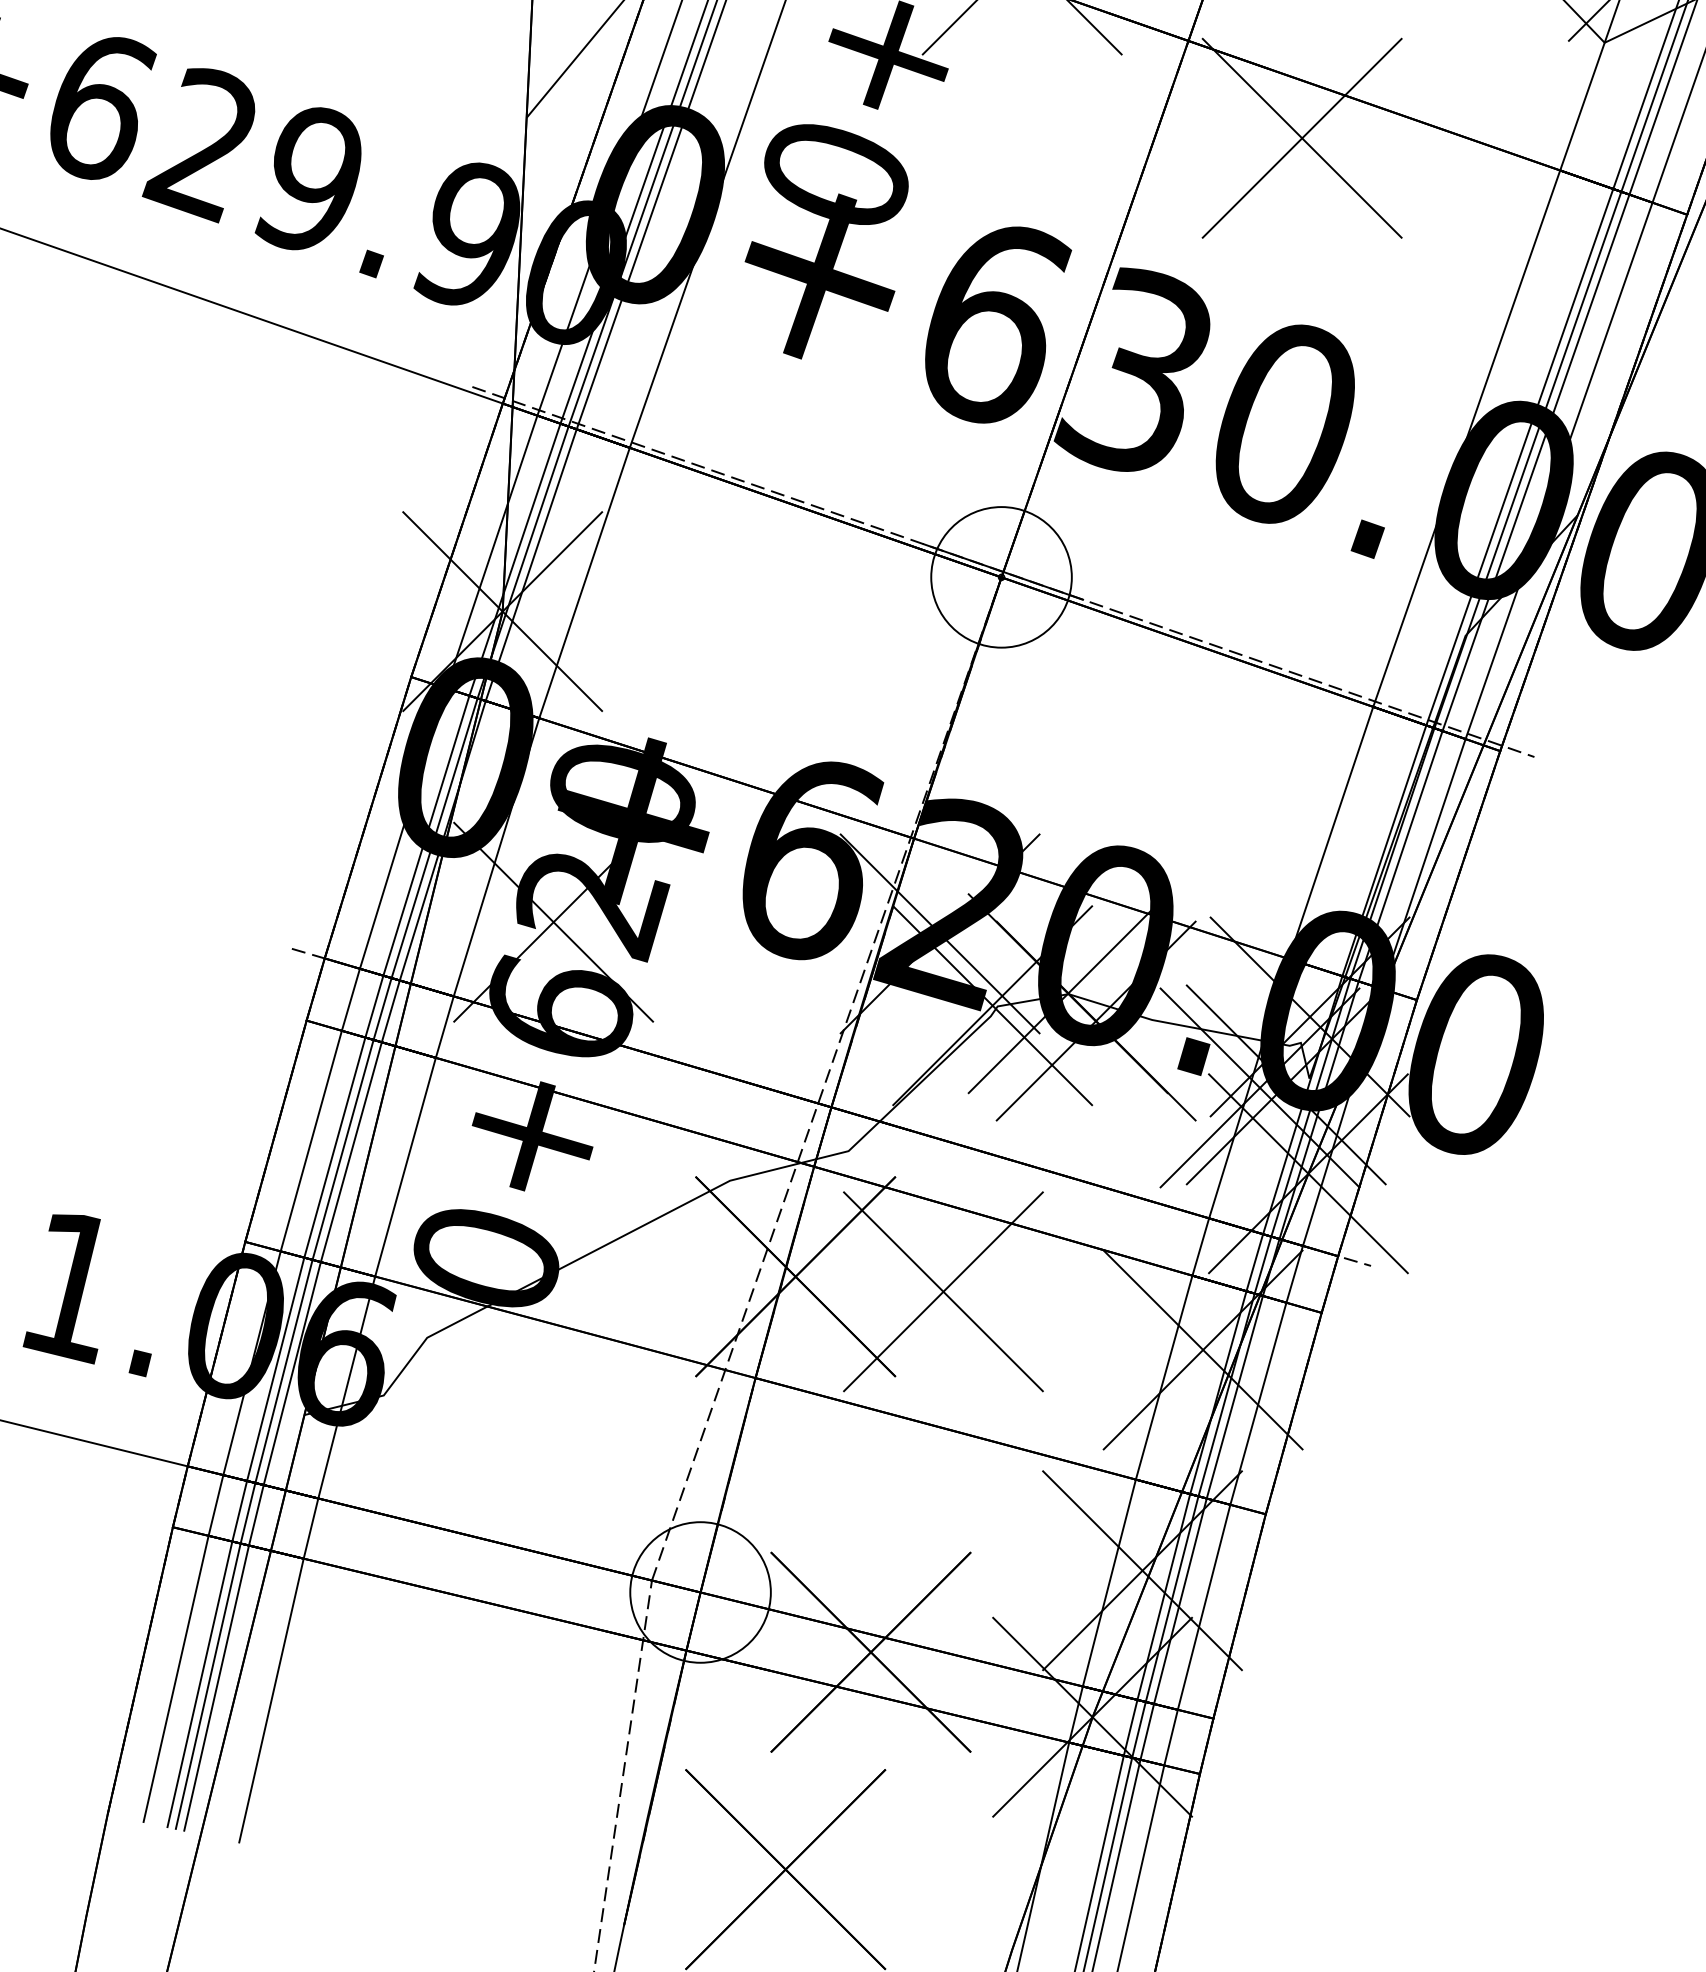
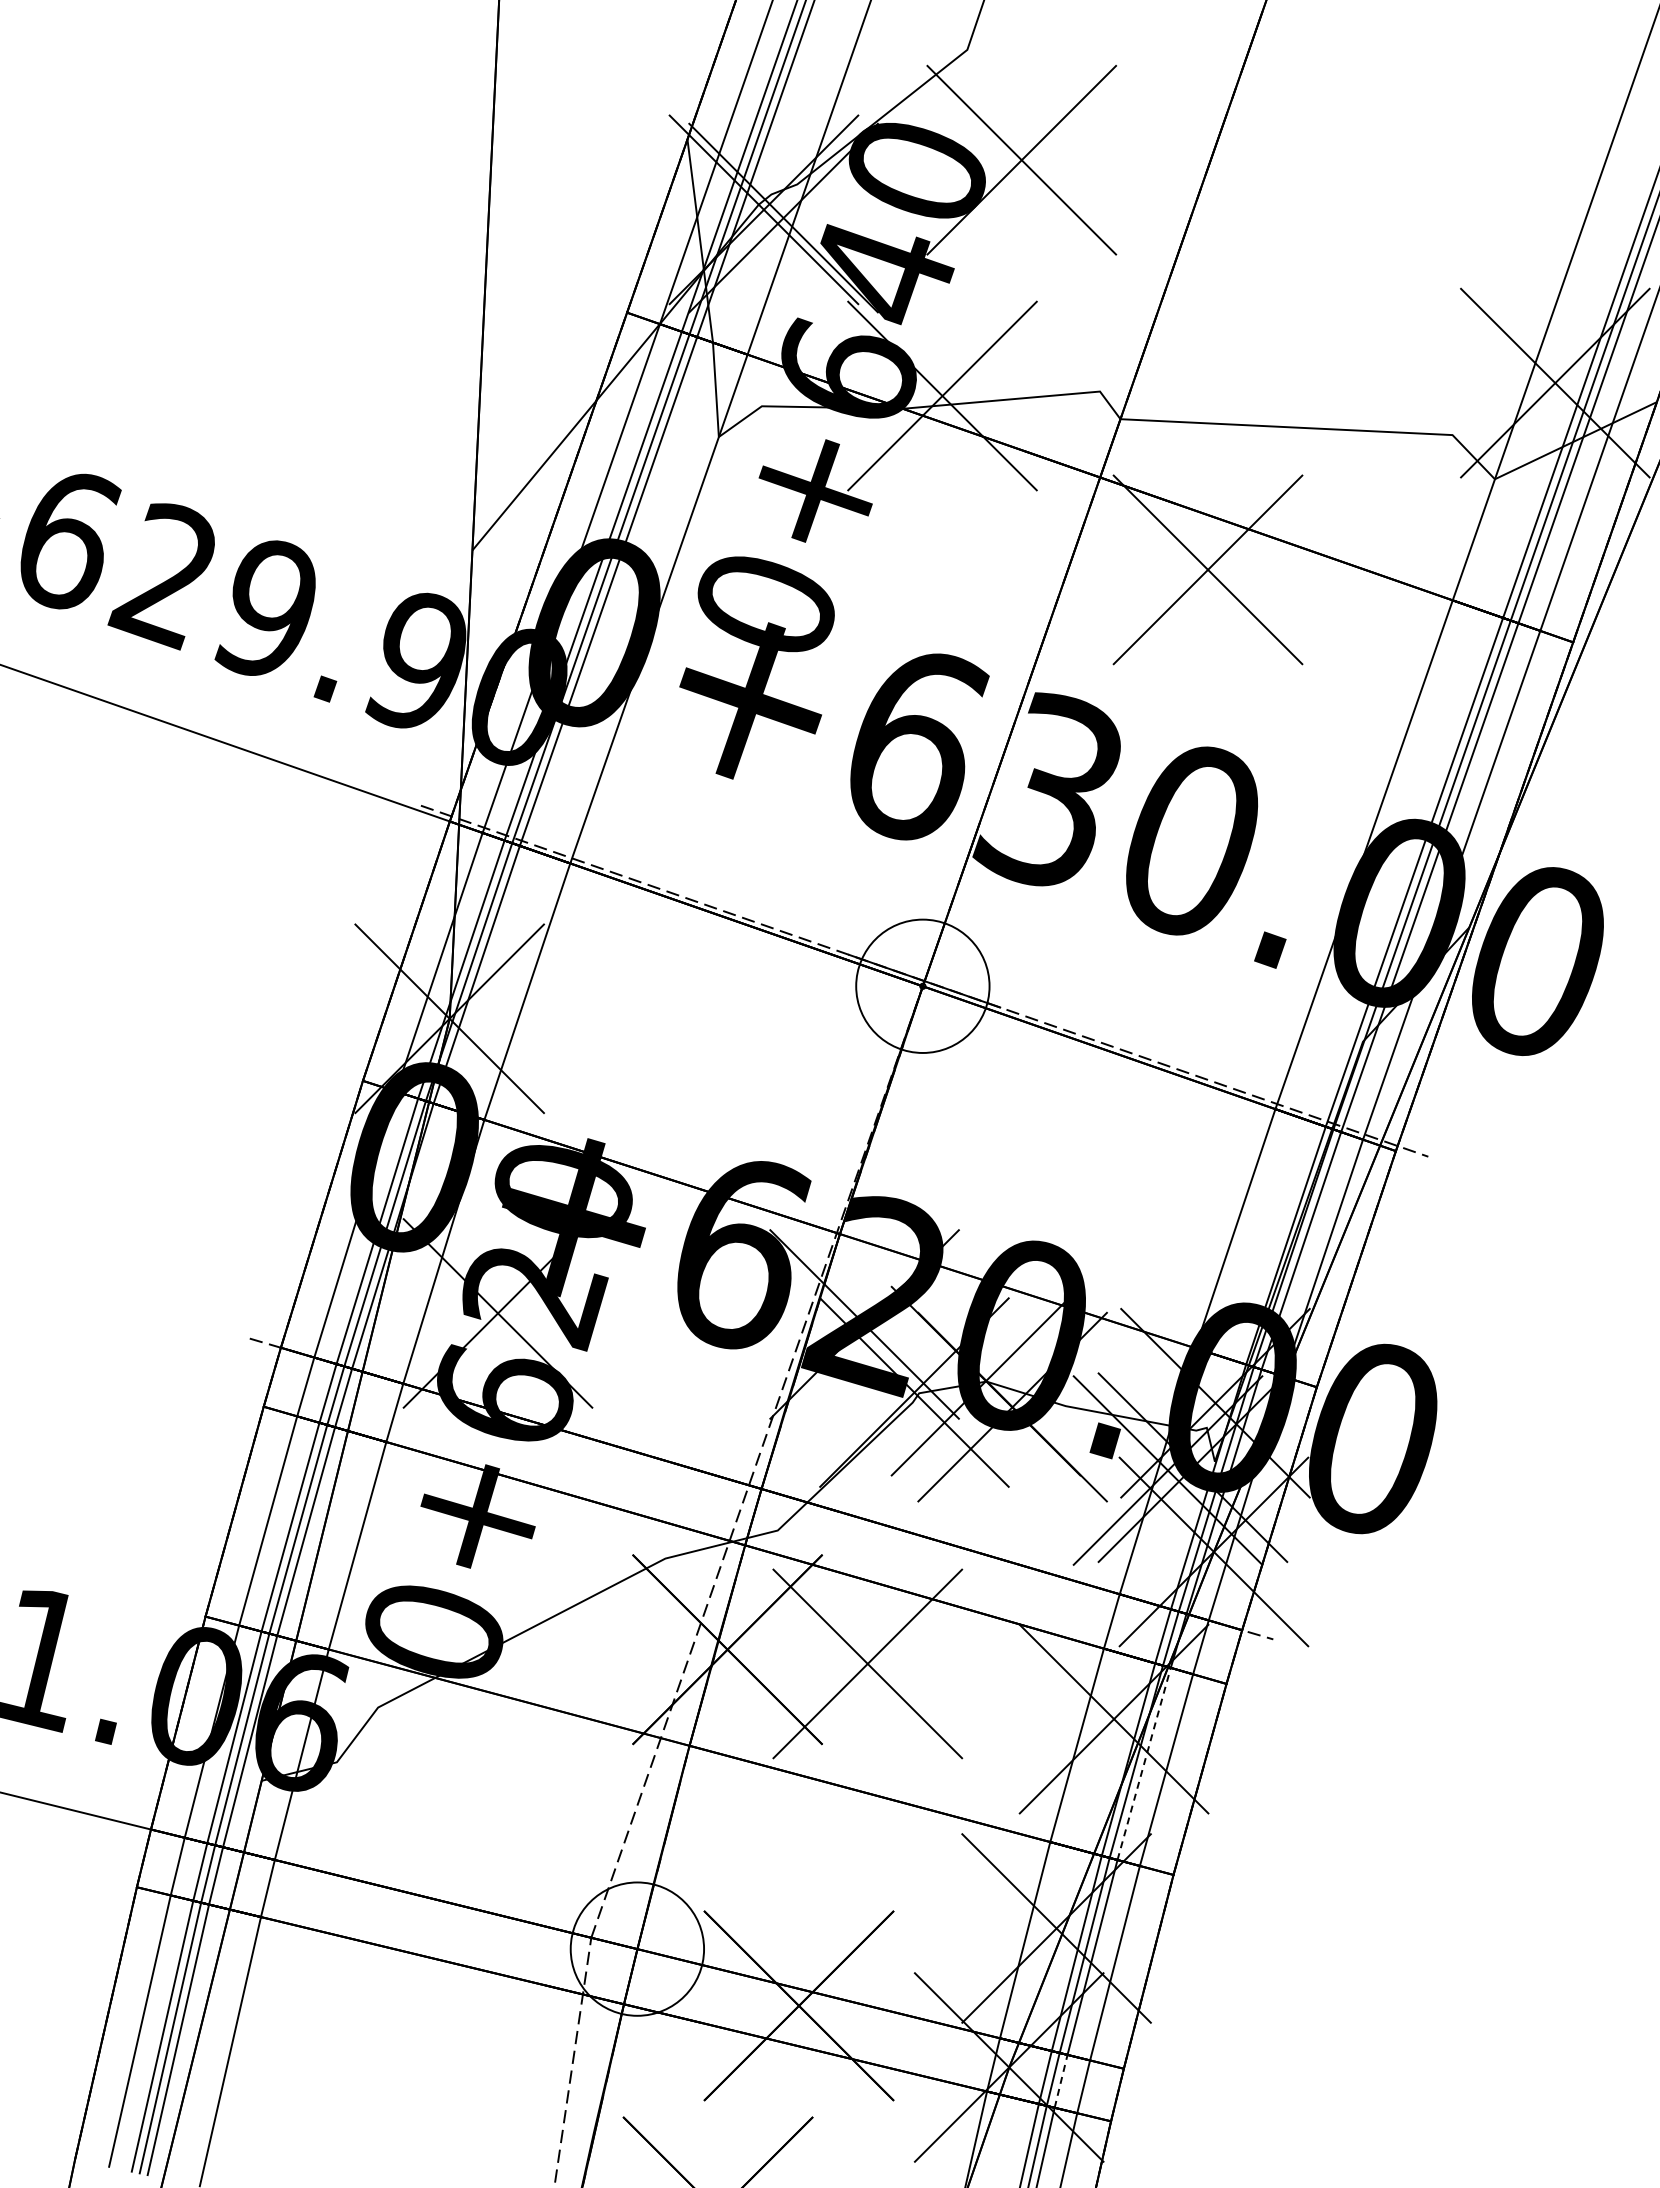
line: (1235, 1396) -> (1144, 1763), solid -> dashed
line: (1147, 1730) -> (1061, 2080), solid -> dashed

